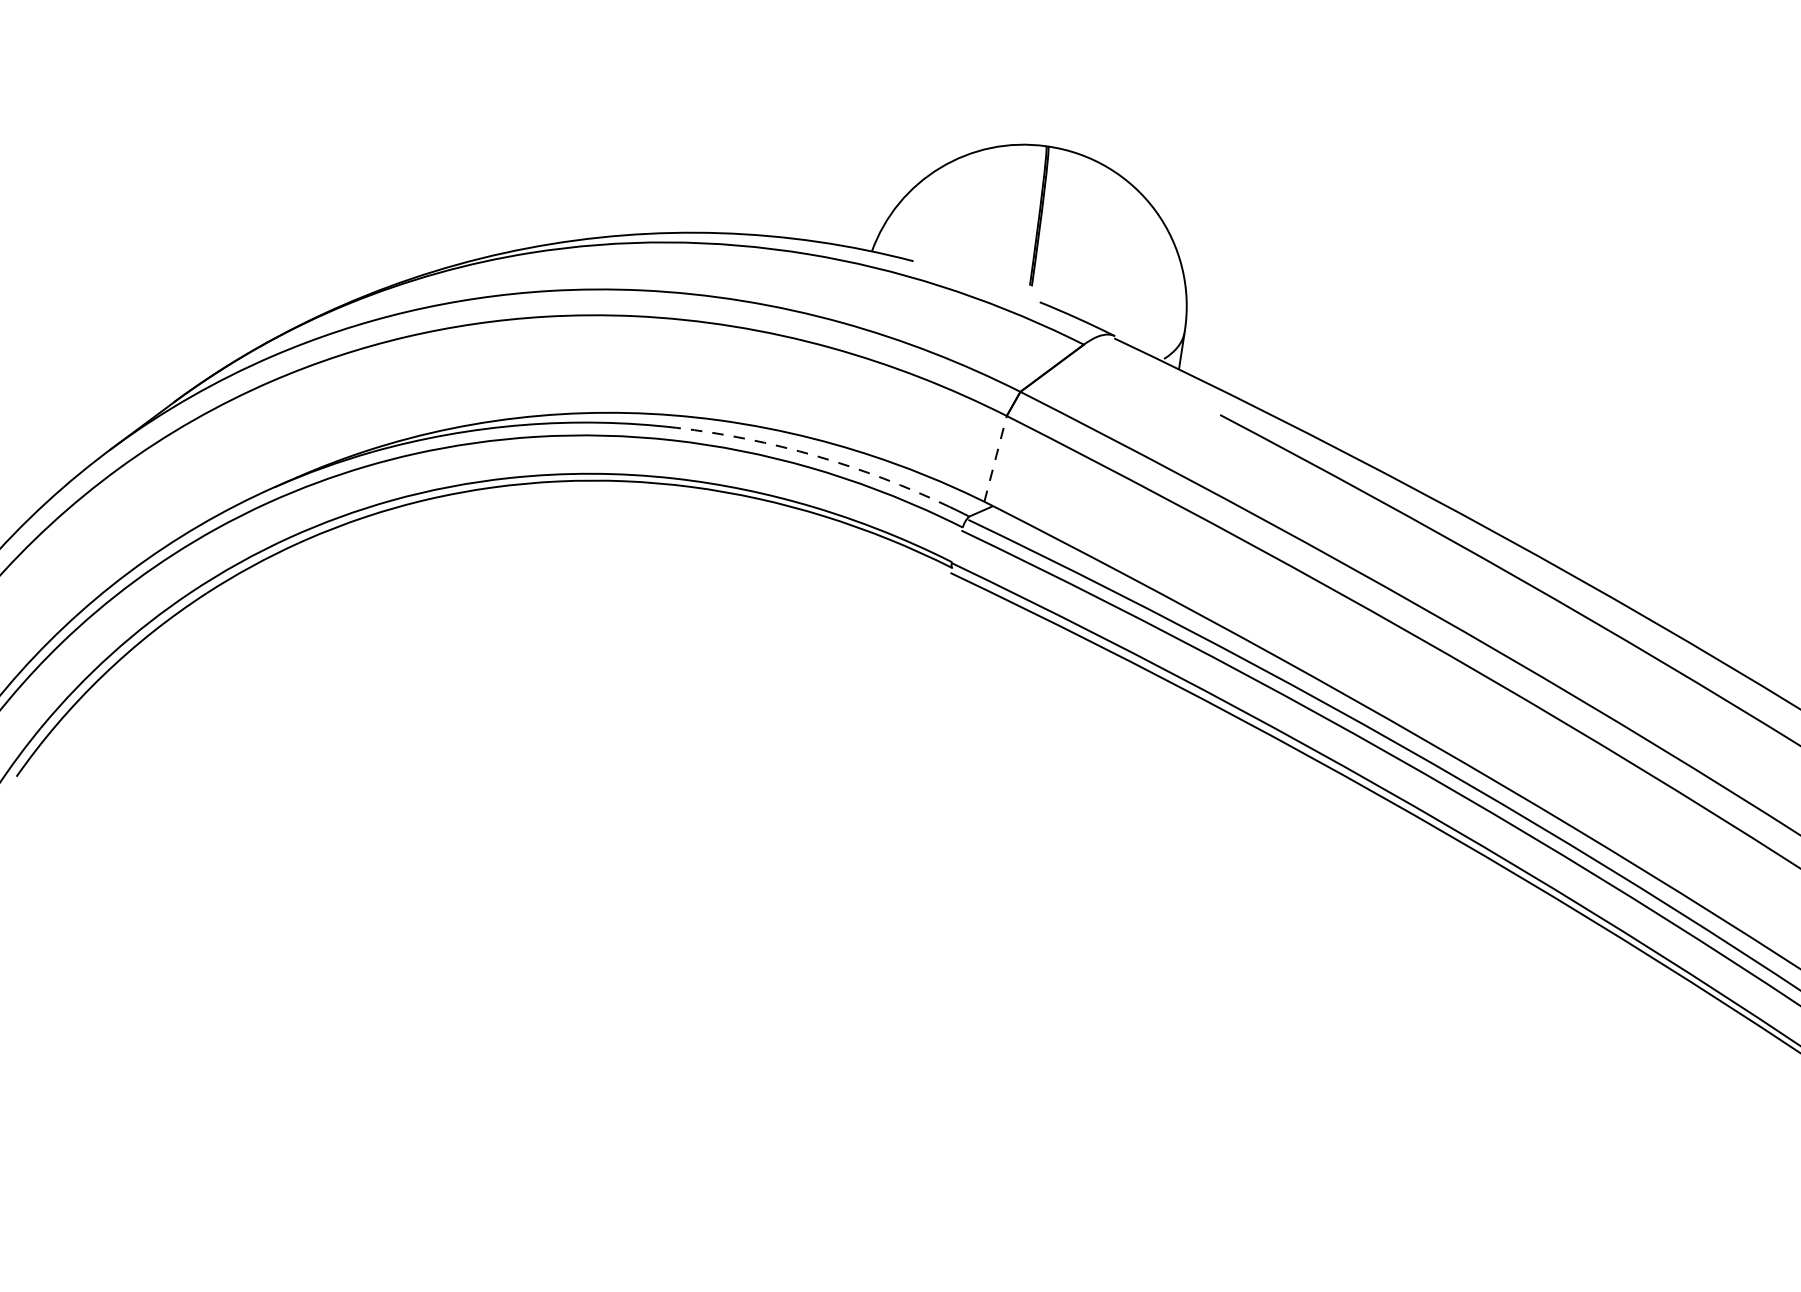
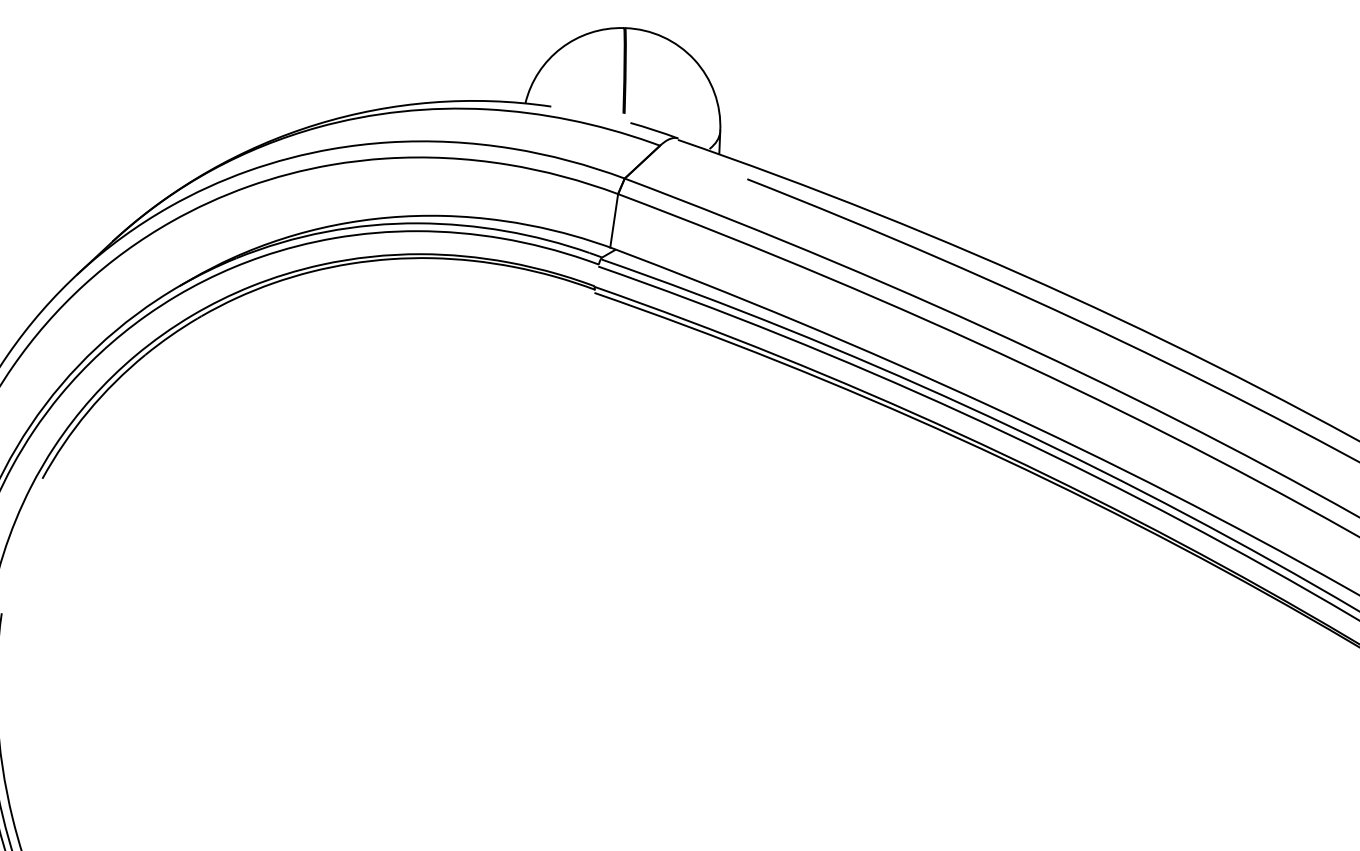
arc: (816, 456) -> (505, 231), dashed -> solid
line: (996, 458) -> (614, 220), dashed -> solid

